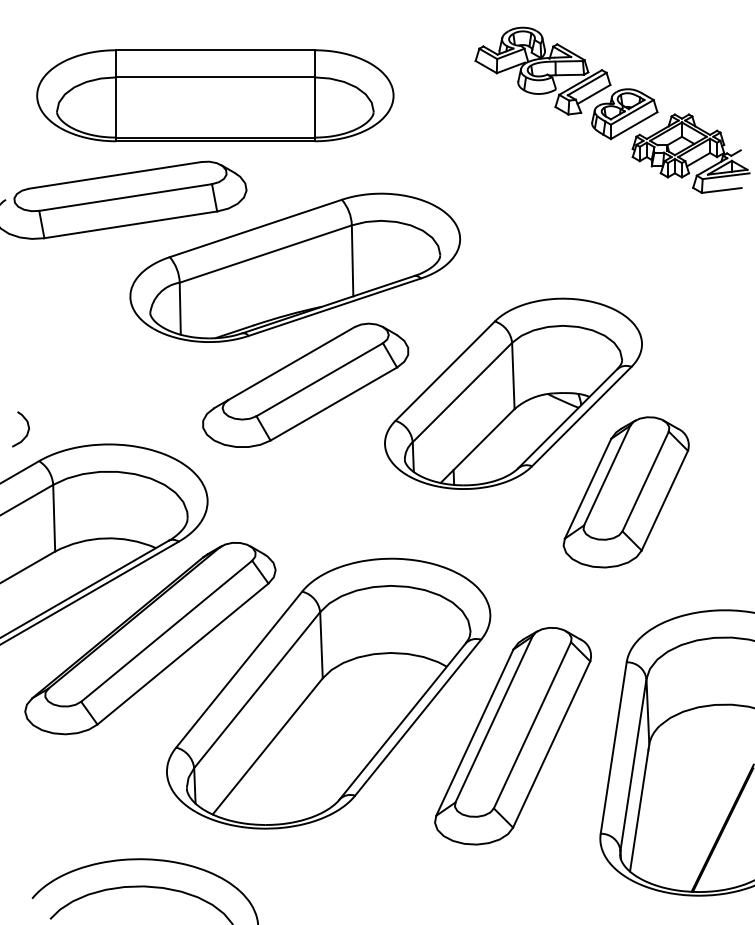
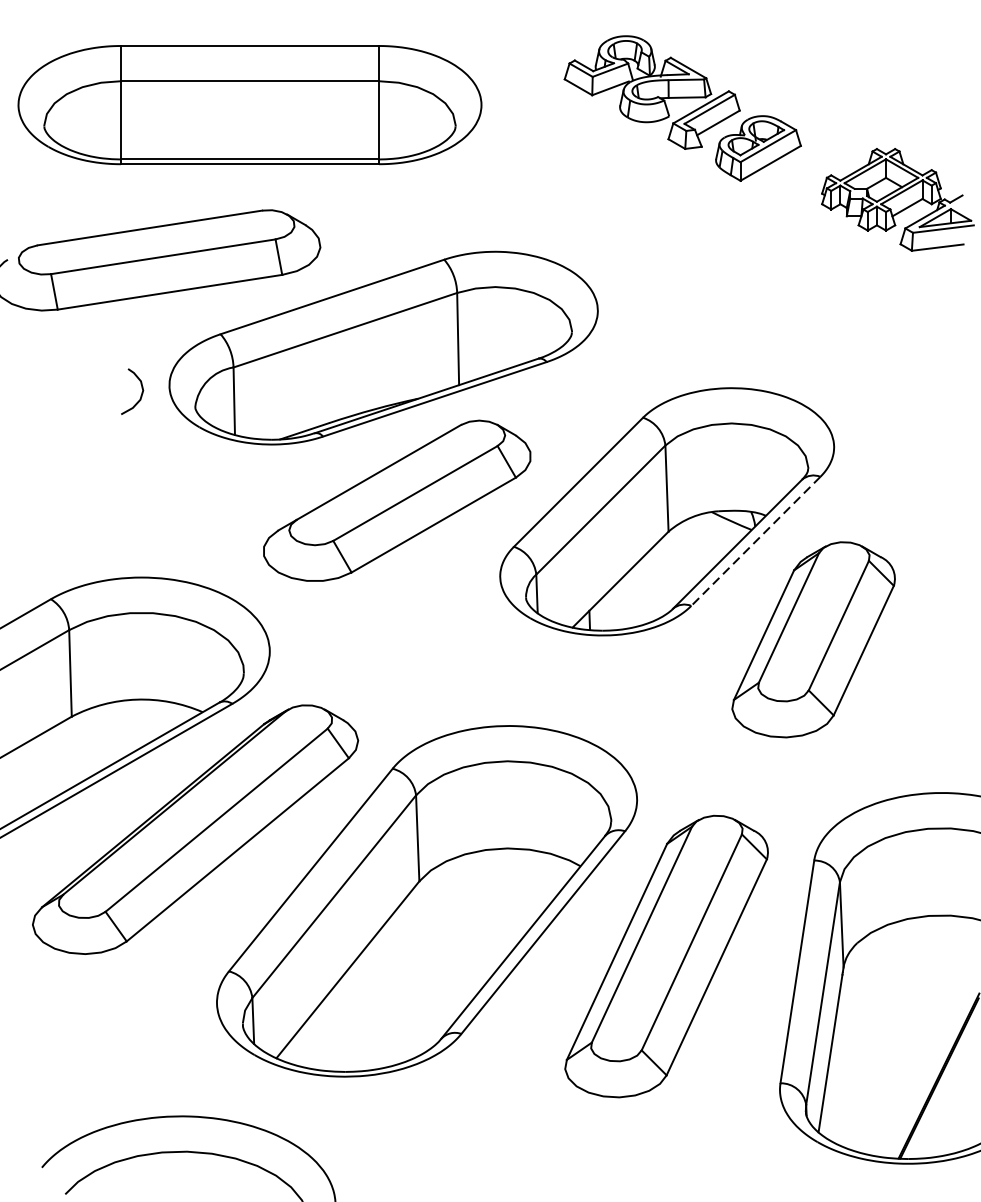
part: (566, 83) -> (682, 108), moved
part: (215, 95) -> (250, 104), moved
line: (581, 416) -> (755, 541), solid -> dashed
curve: (27, 430) -> (141, 393), moved

